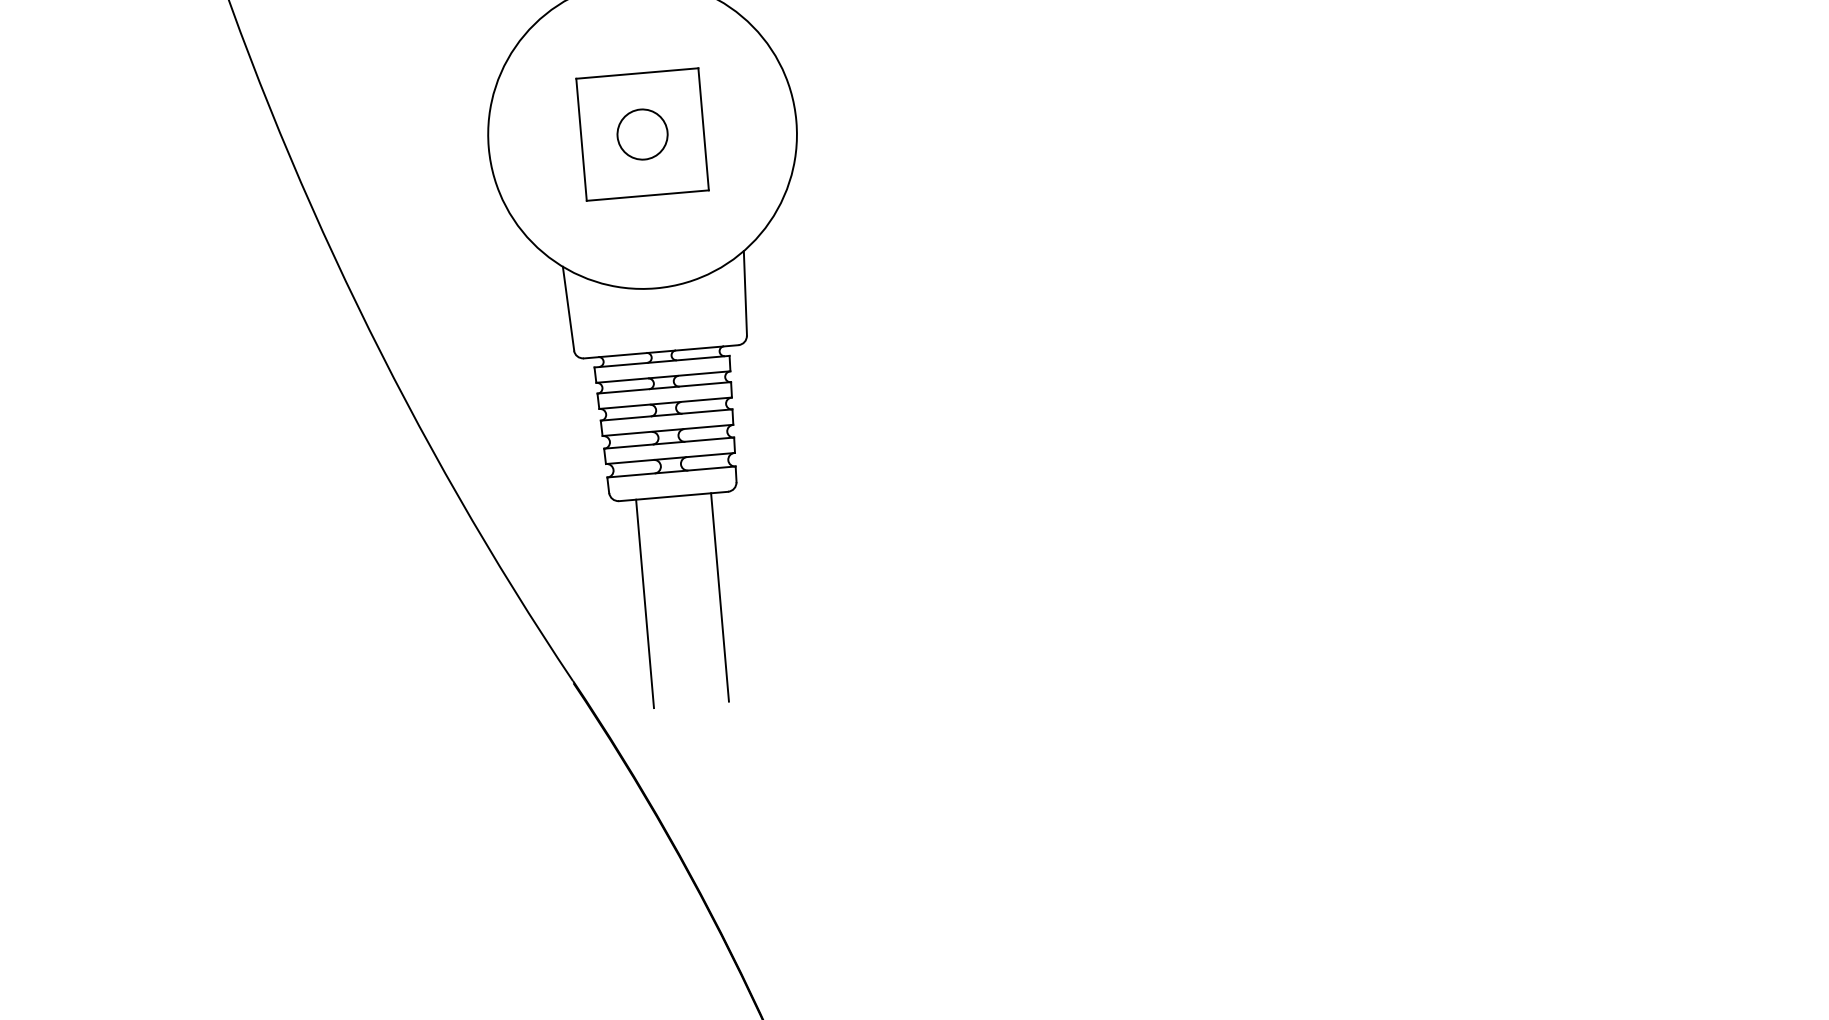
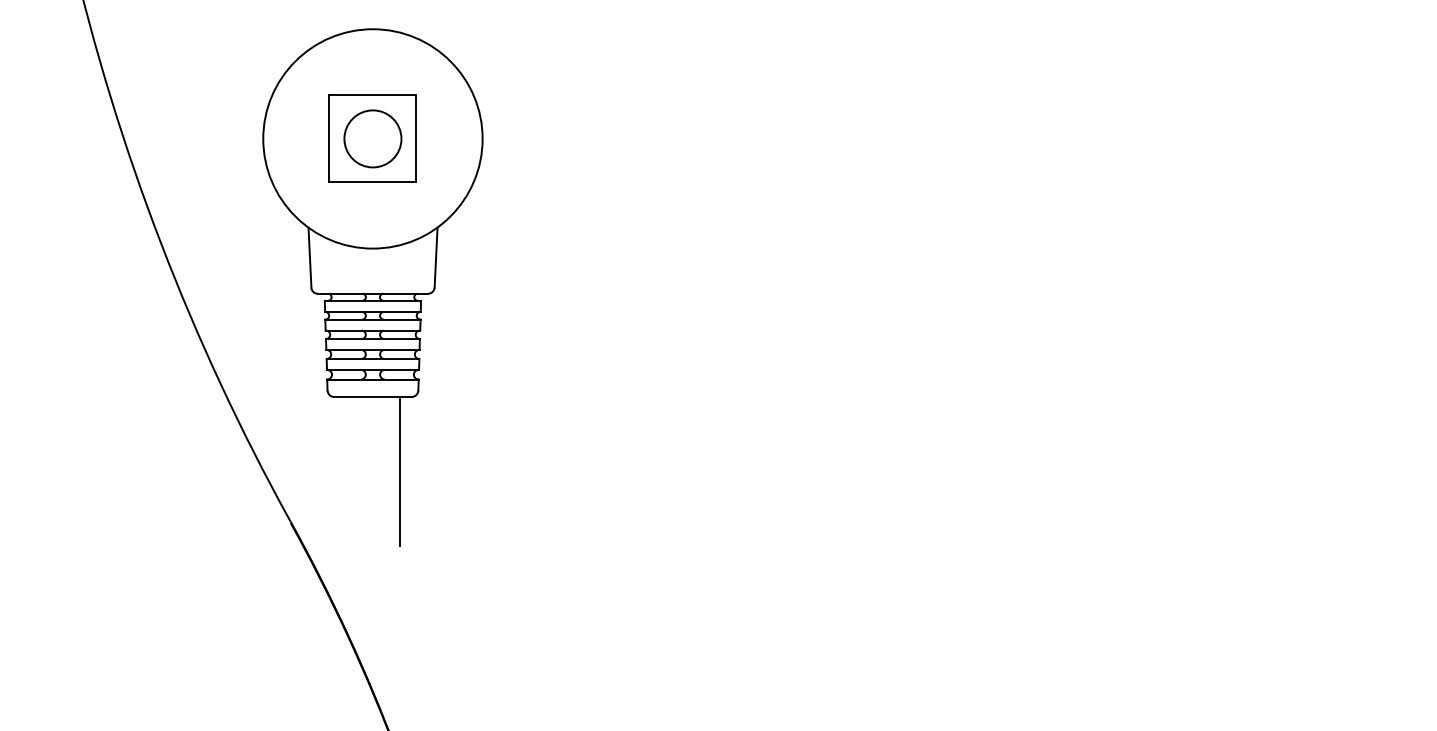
circle: (641, 134) -> (372, 138), size x1.6
line: (645, 604) -> (346, 471), removed

